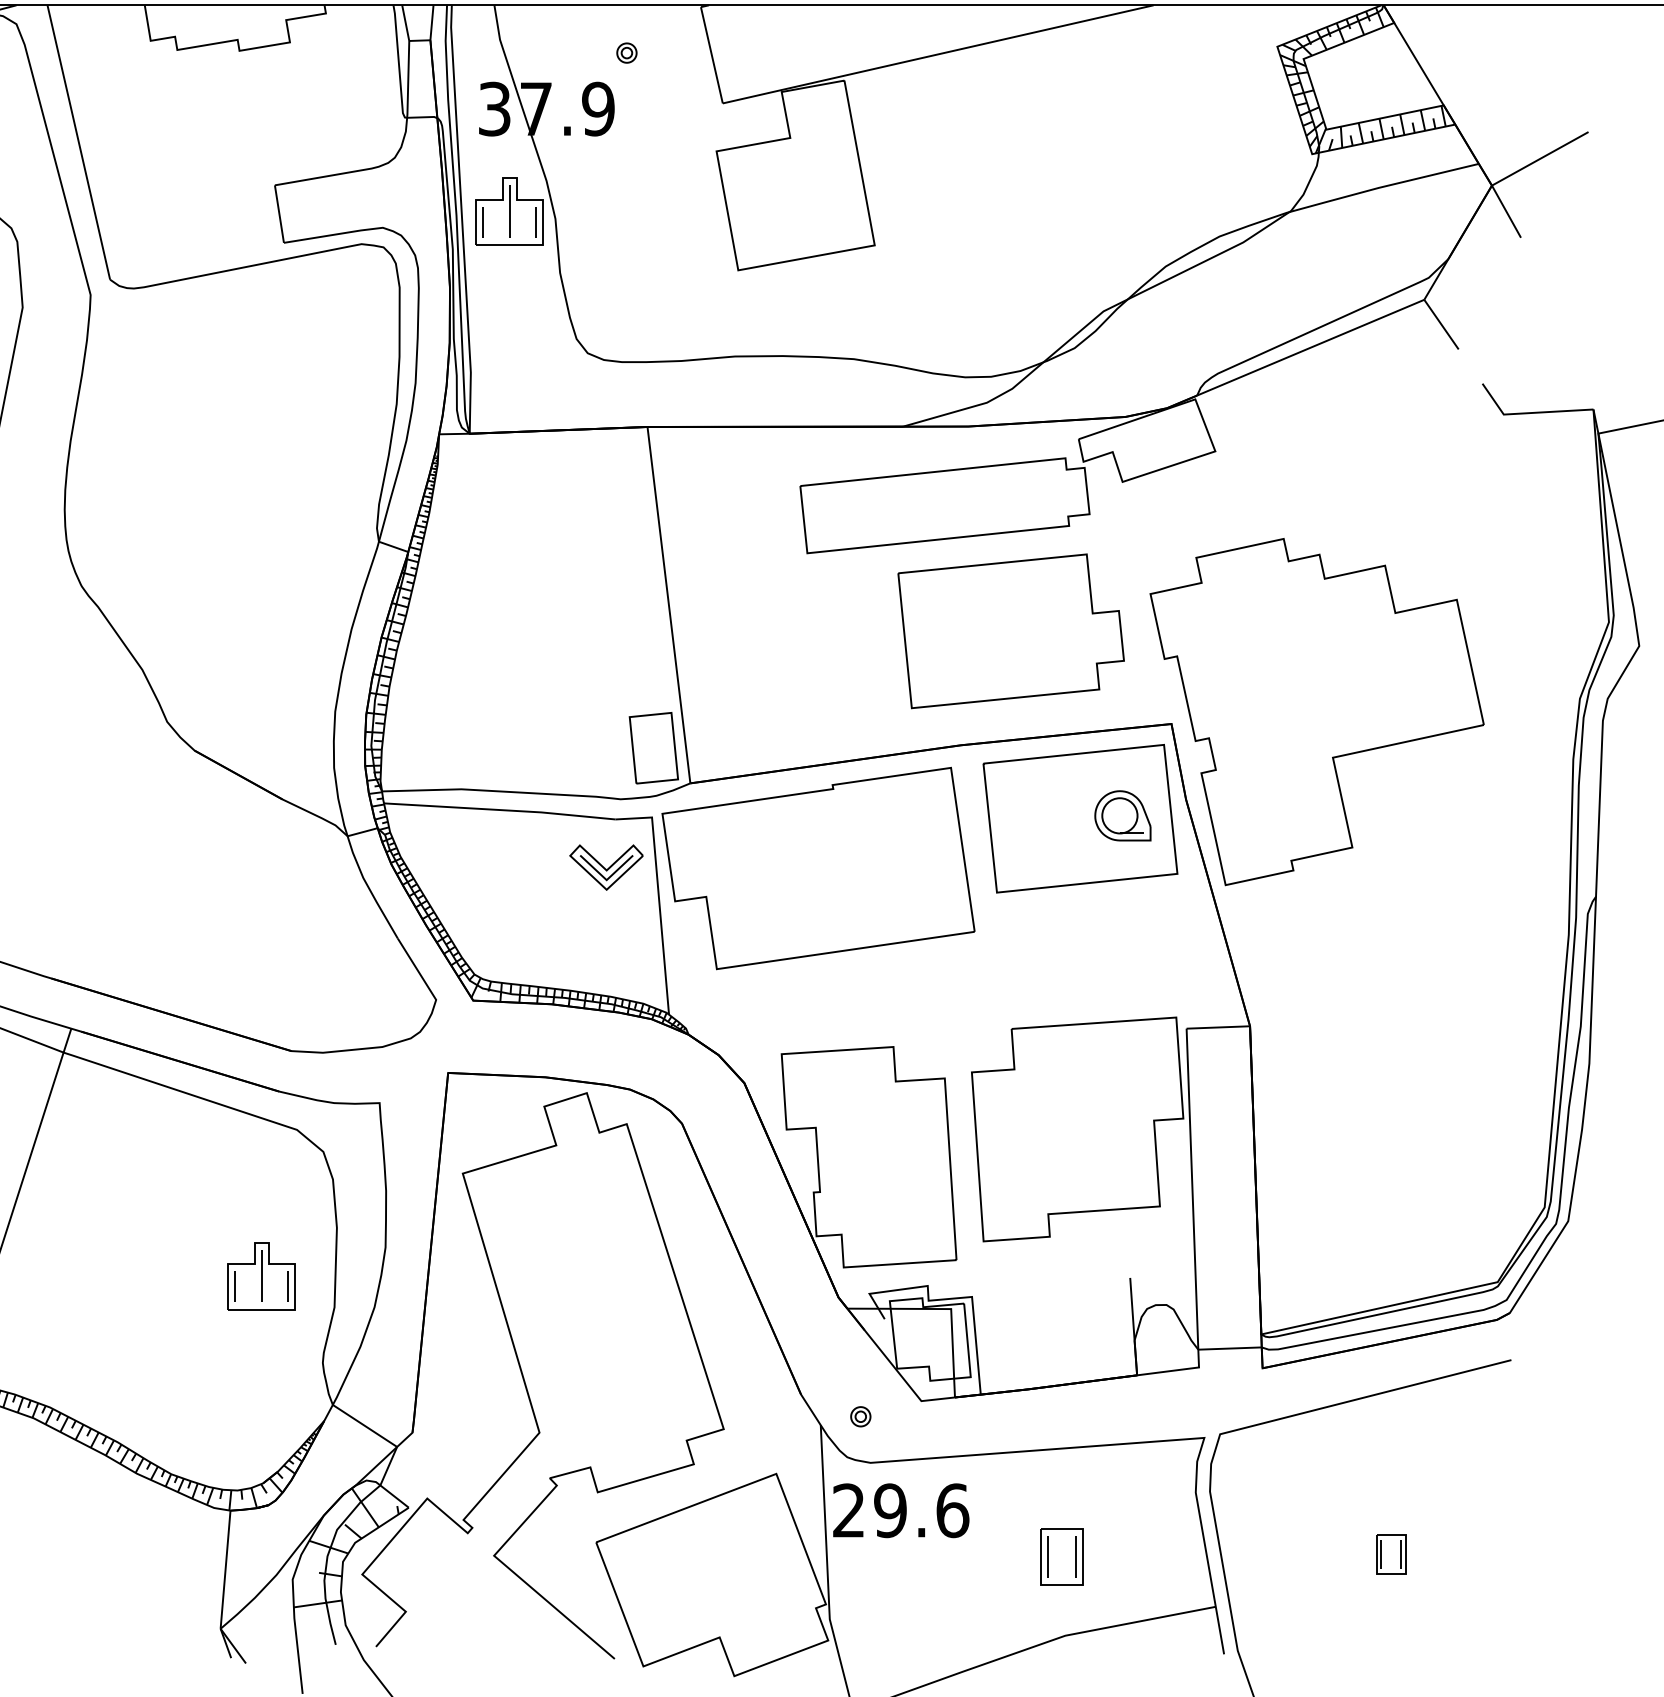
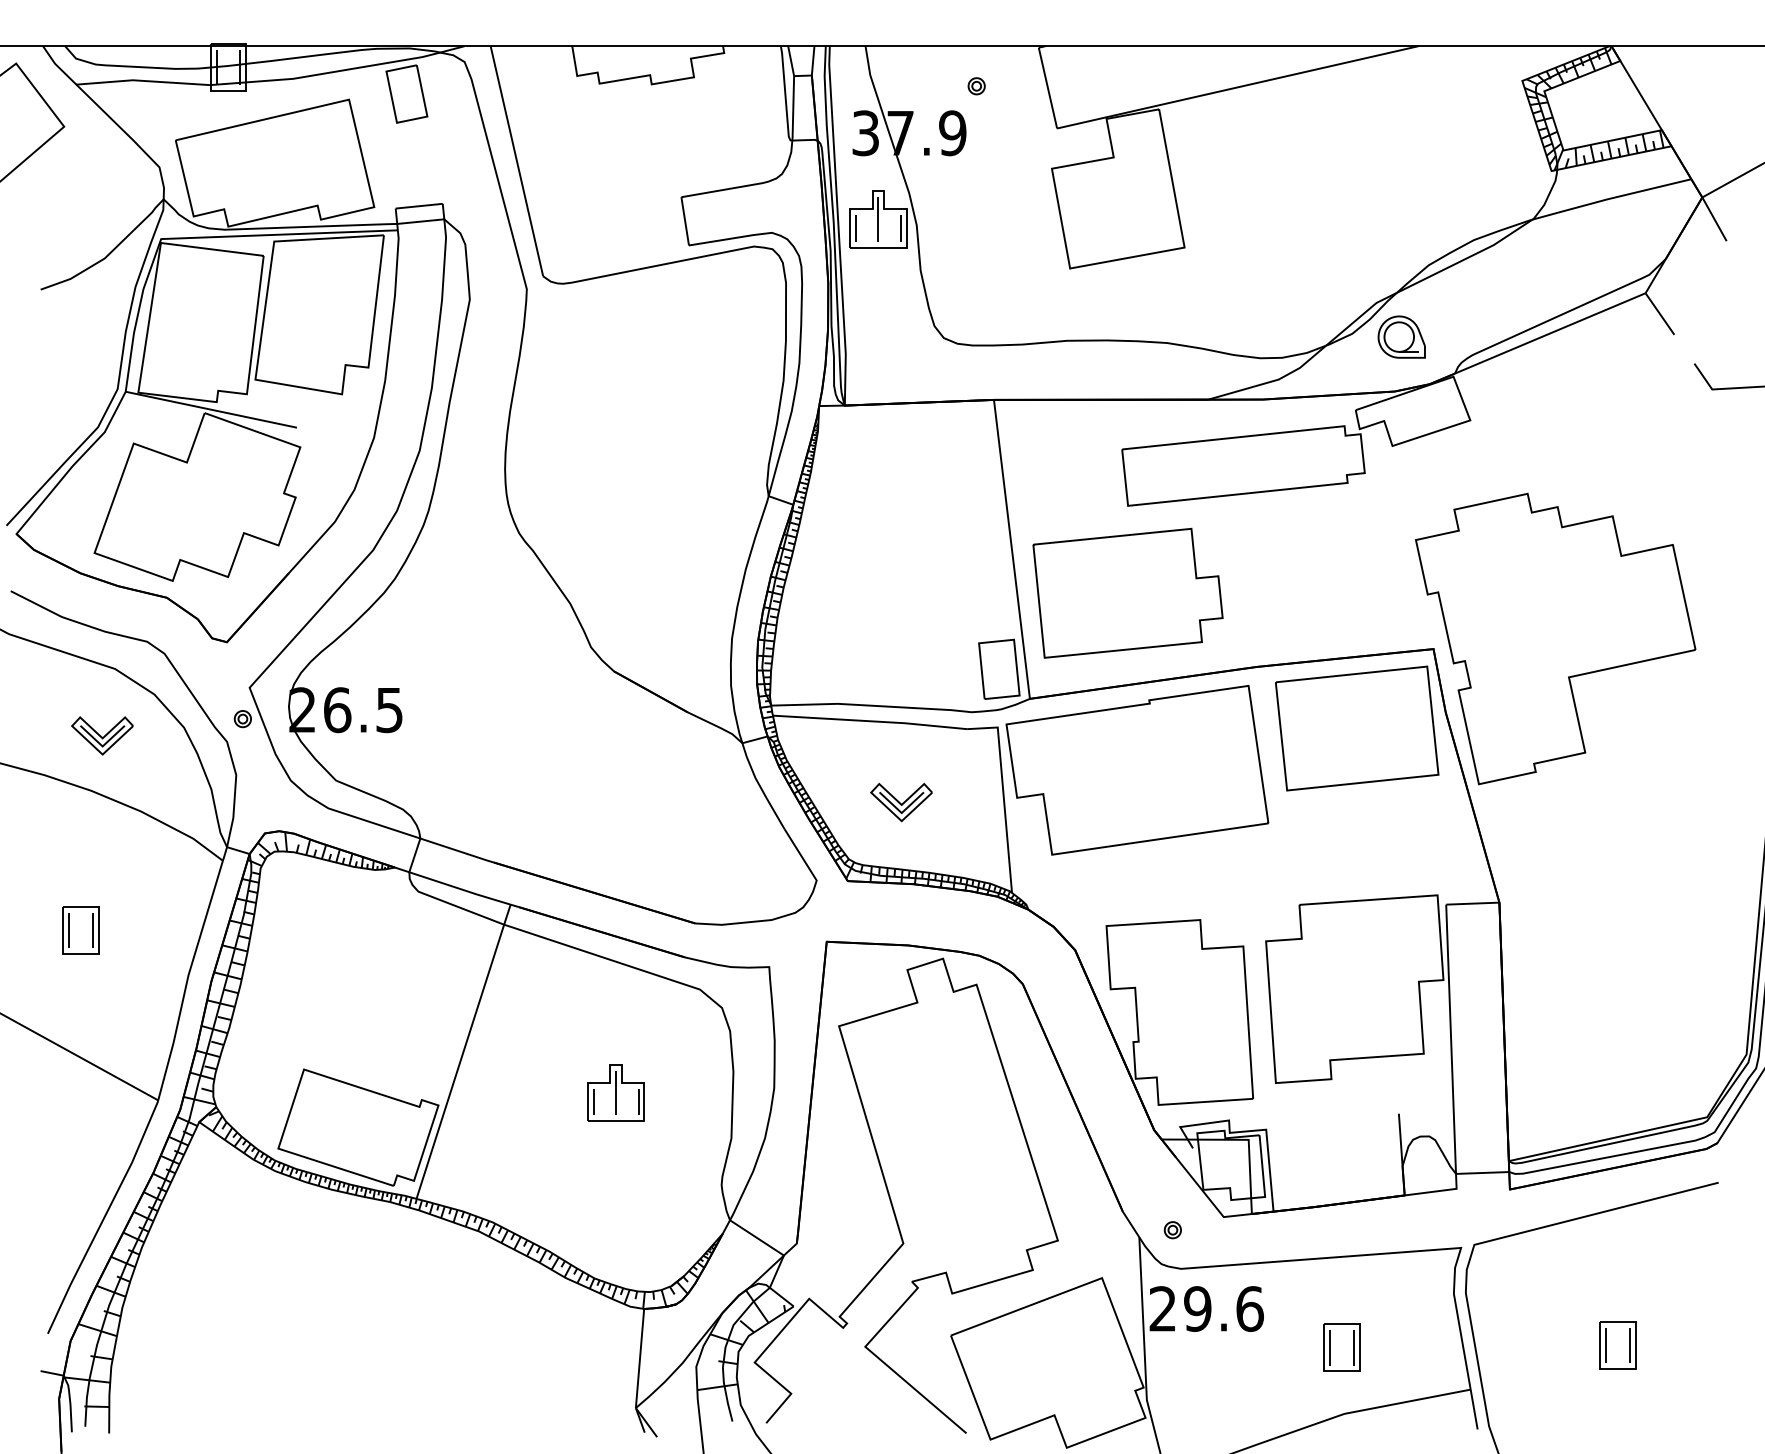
part: (1010, 630) -> (1127, 592), moved
part: (1122, 815) -> (1401, 336), moved
part: (606, 867) -> (901, 802), moved
part: (260, 1275) -> (615, 1092), moved
part: (1390, 1554) -> (1617, 1345), size x1.43

